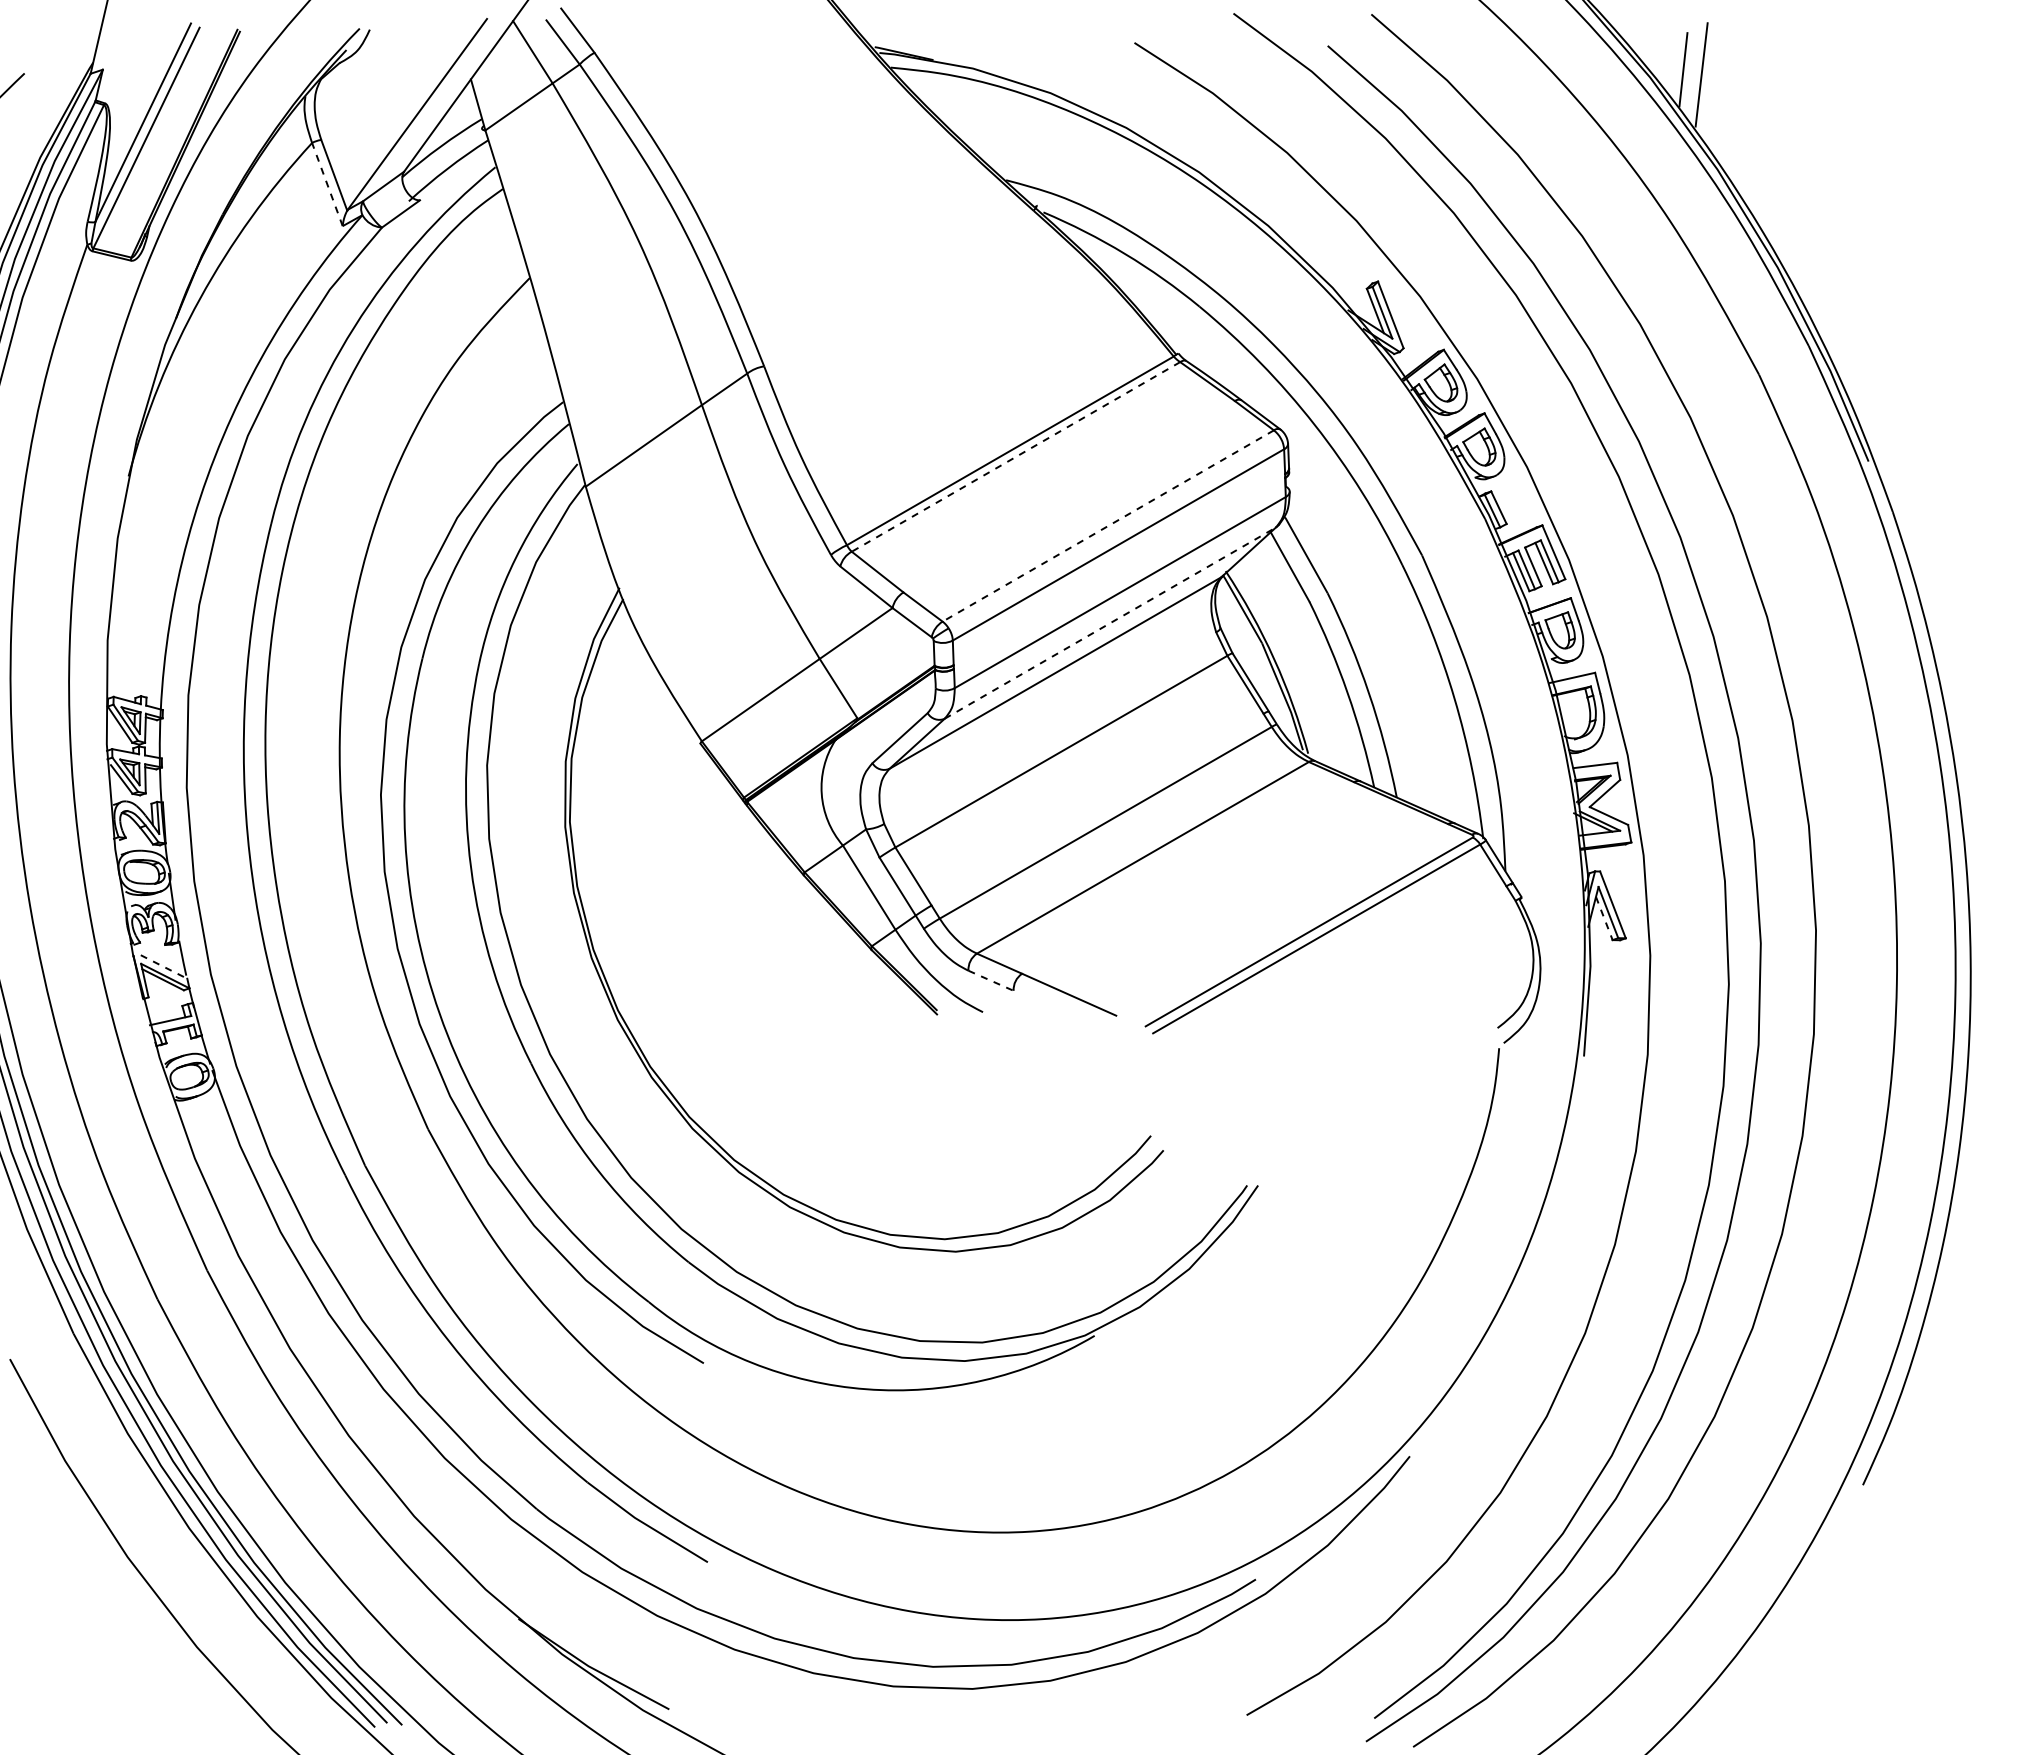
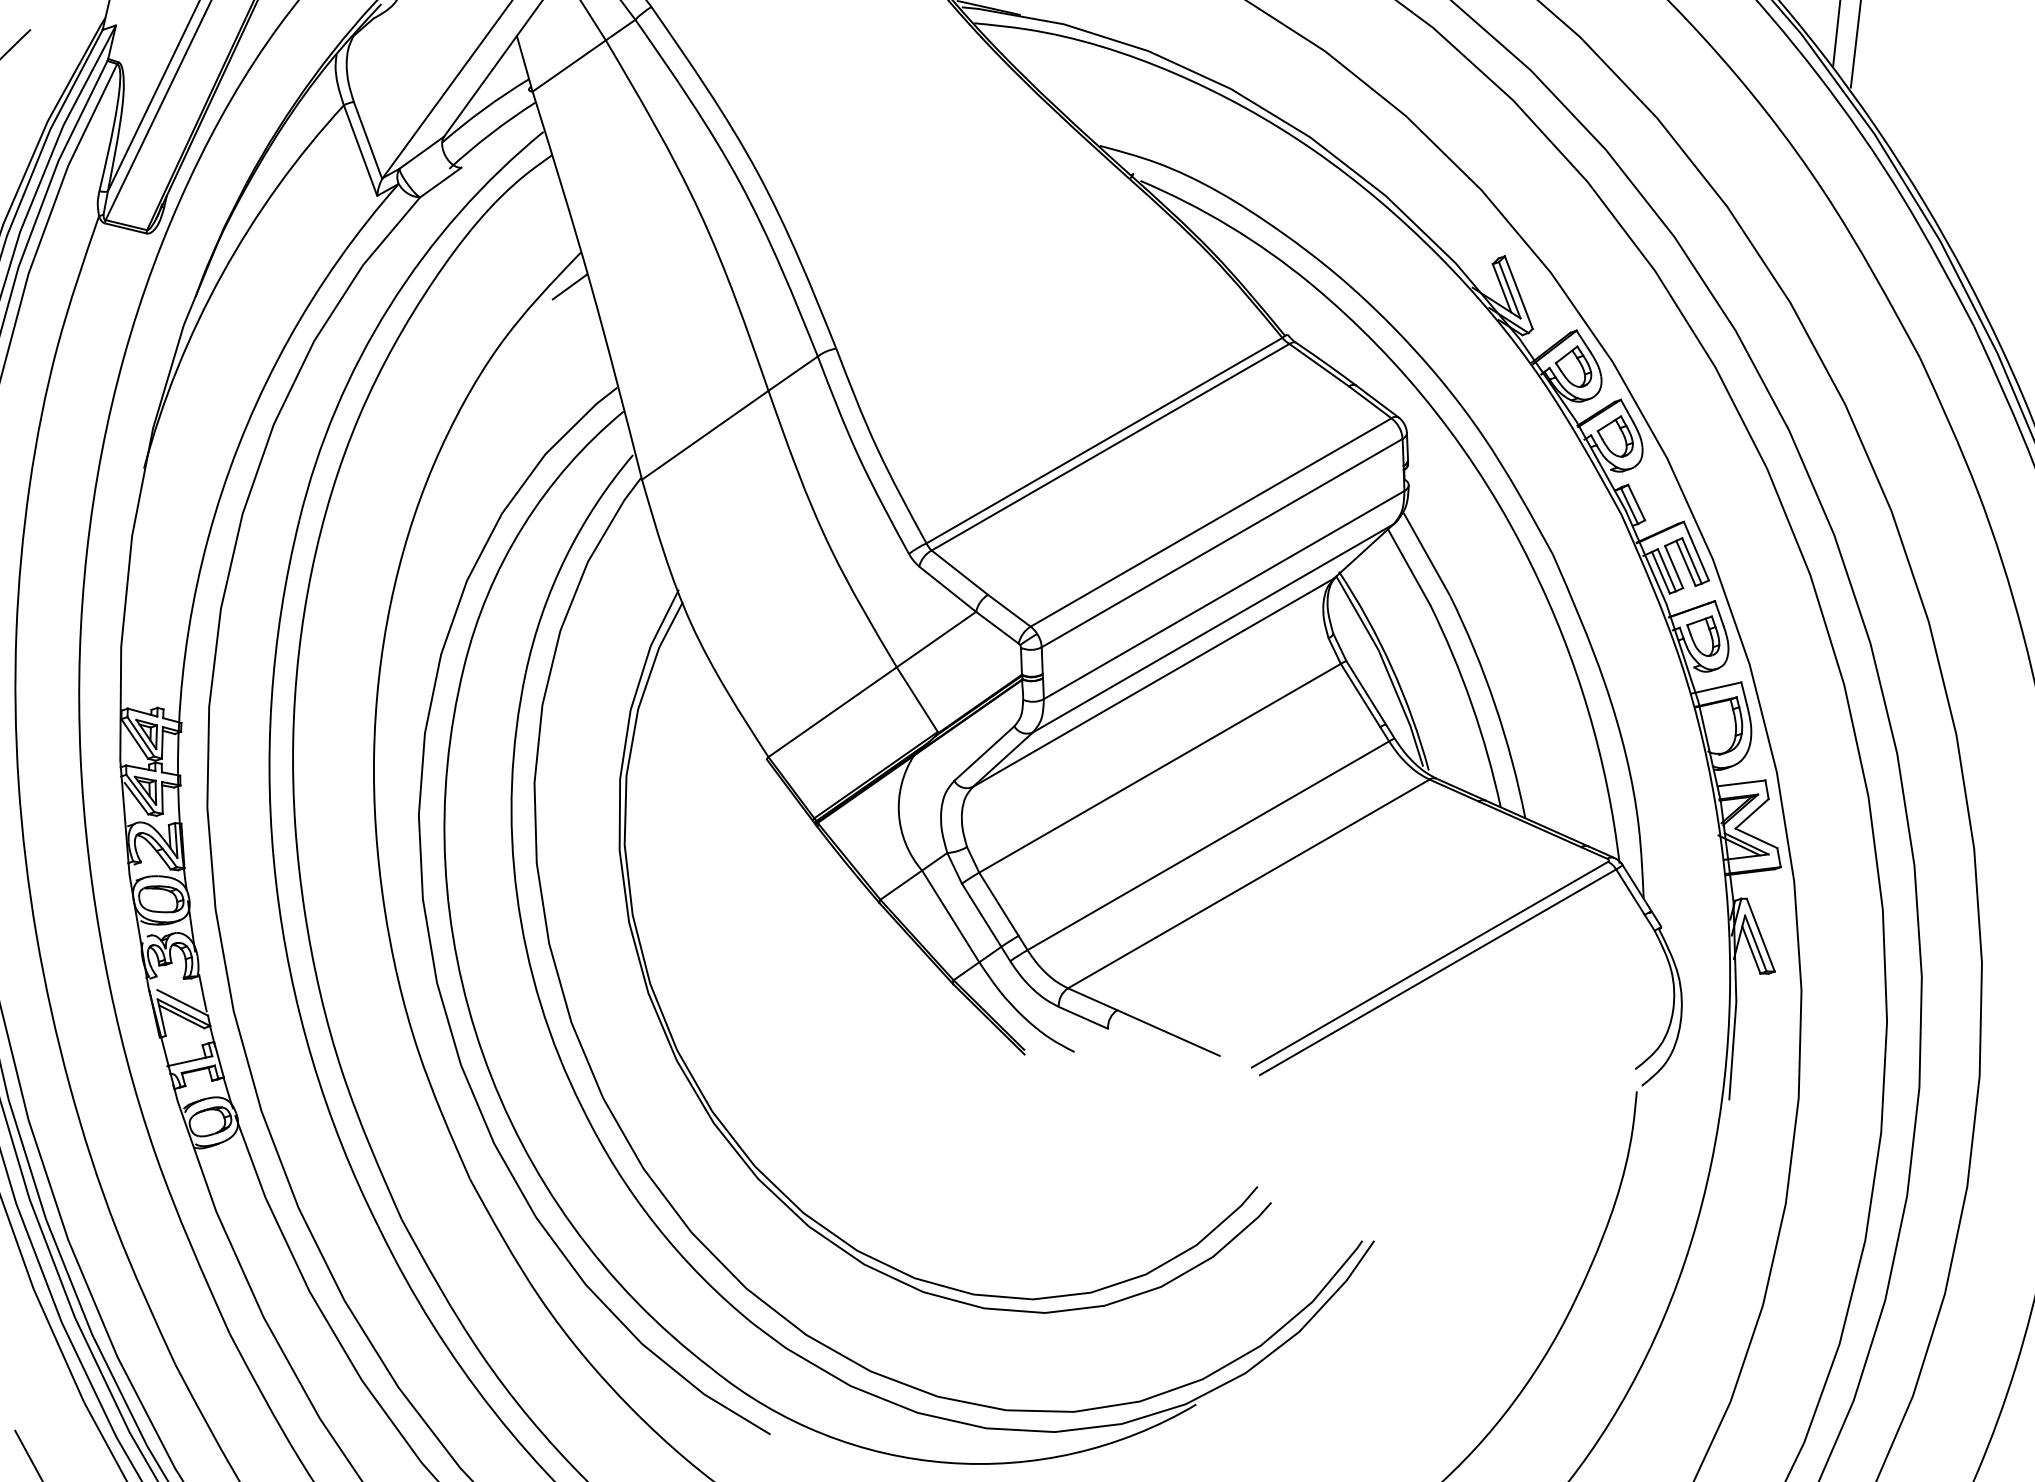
line: (327, 184) -> (360, 150), dashed -> solid
line: (518, 309) -> (568, 286), added
line: (1016, 456) -> (1111, 446), dashed -> solid
line: (1107, 526) -> (1210, 523), dashed -> solid
line: (1110, 622) -> (1213, 627), dashed -> solid
line: (1604, 918) -> (1751, 950), dashed -> solid
line: (164, 967) -> (183, 1003), dashed -> solid
line: (991, 980) -> (1083, 1017), dashed -> solid

